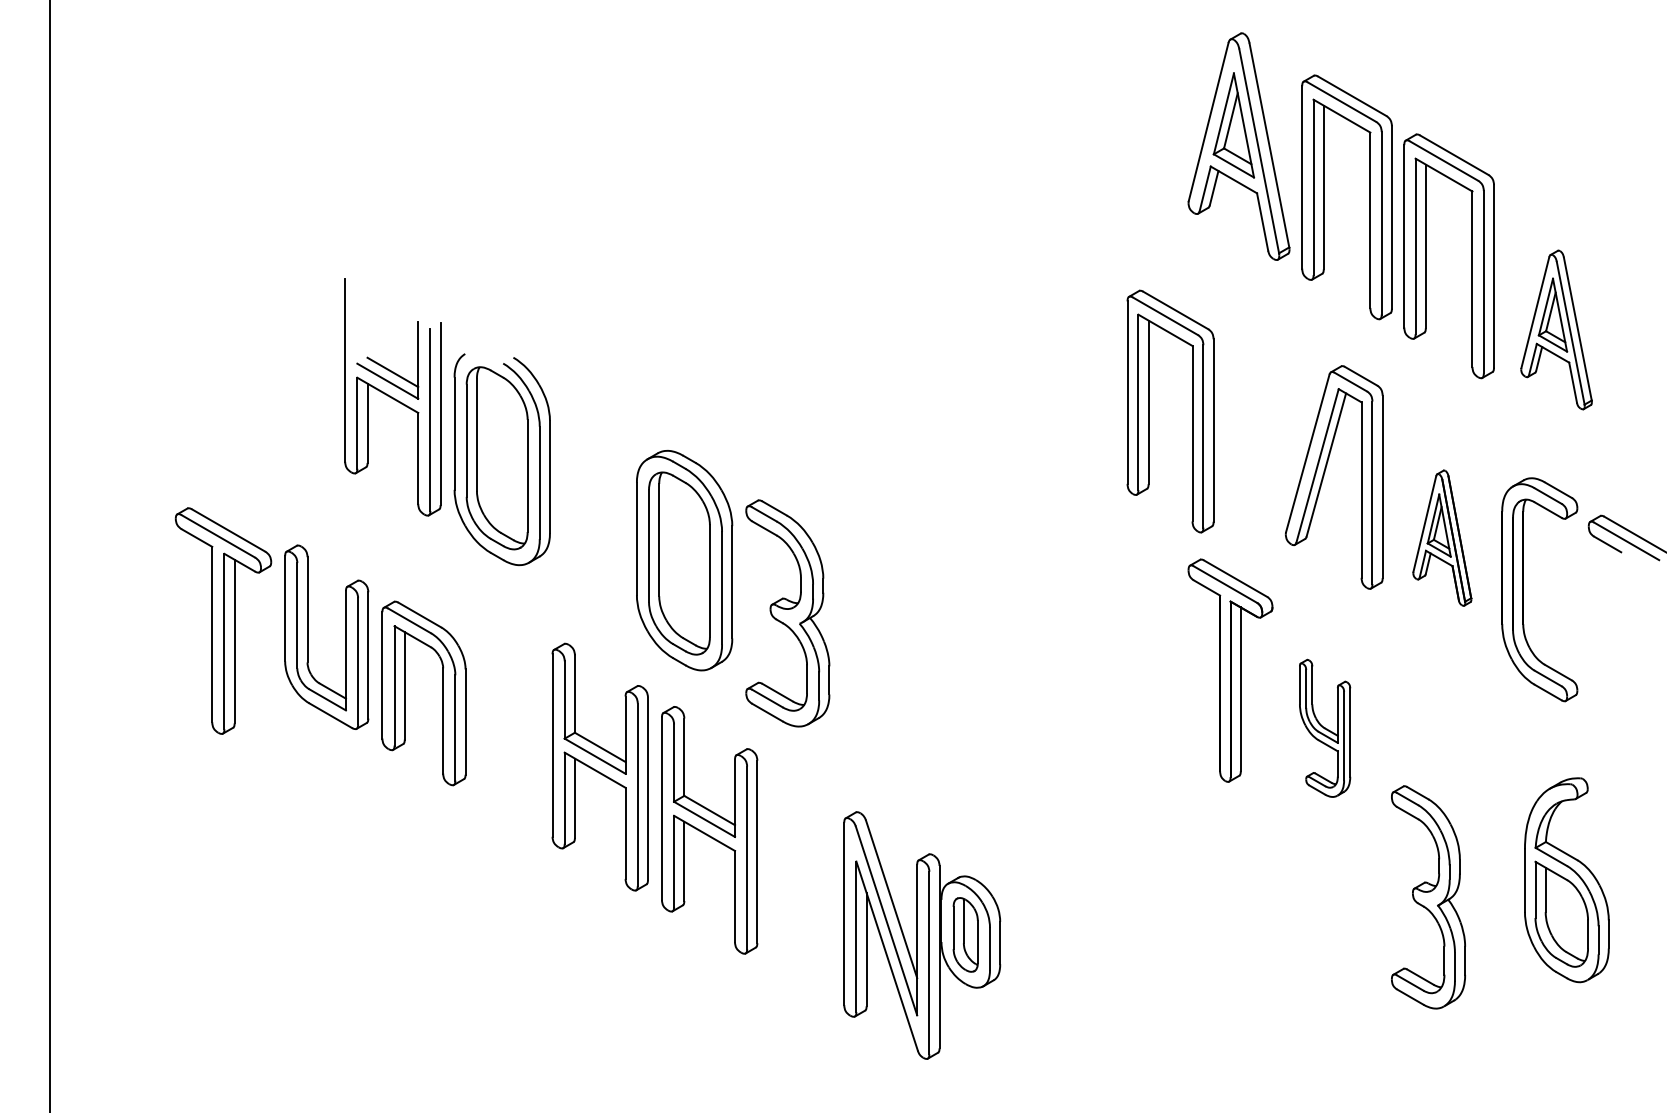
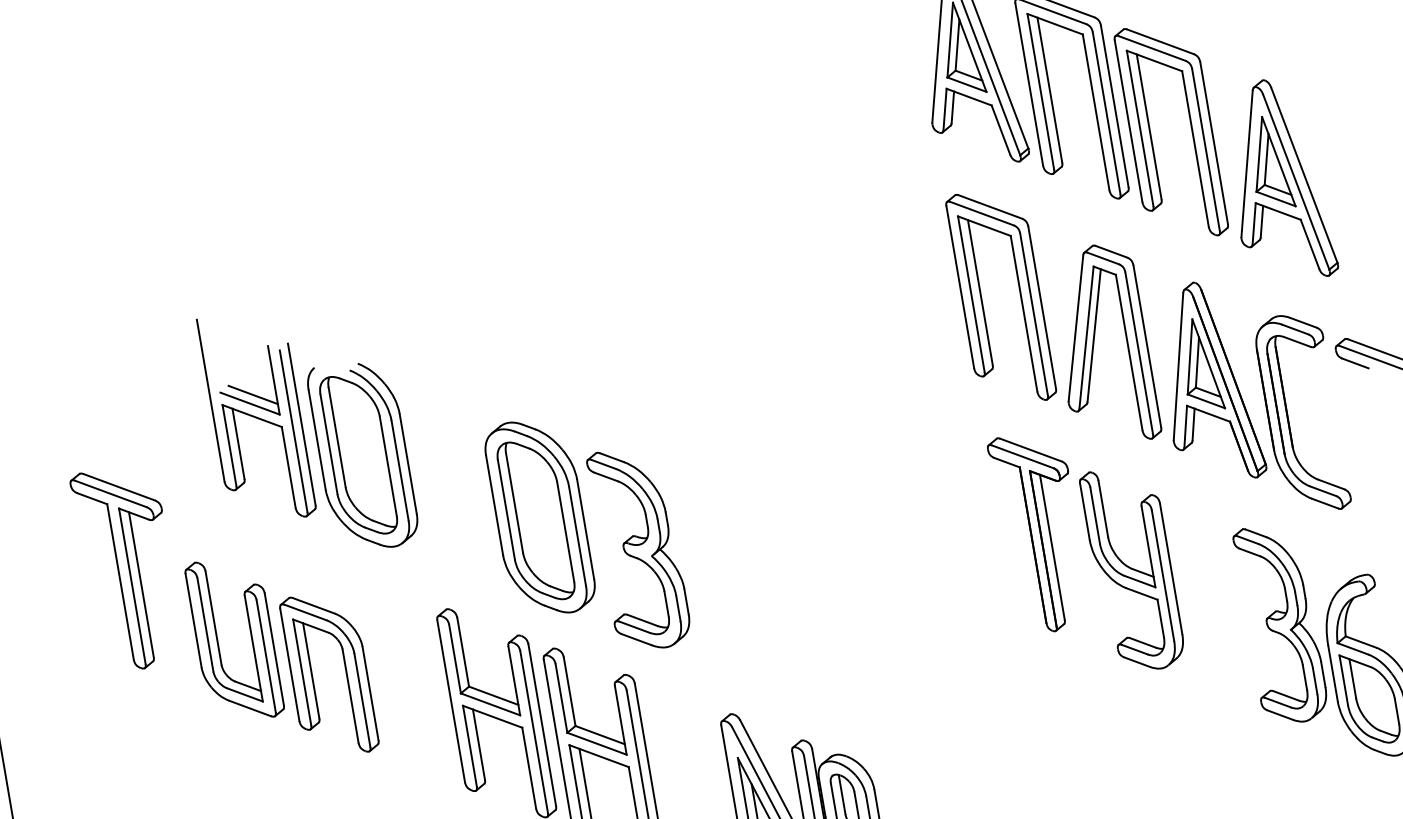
part: (1556, 329) -> (1277, 180), size x1.43
part: (1149, 411) -> (982, 300), moved
part: (1442, 537) -> (1208, 382), size x1.67
part: (223, 620) -> (128, 567), moved
part: (1324, 728) -> (1132, 569), size x1.67
part: (1428, 897) -> (1281, 624), moved

